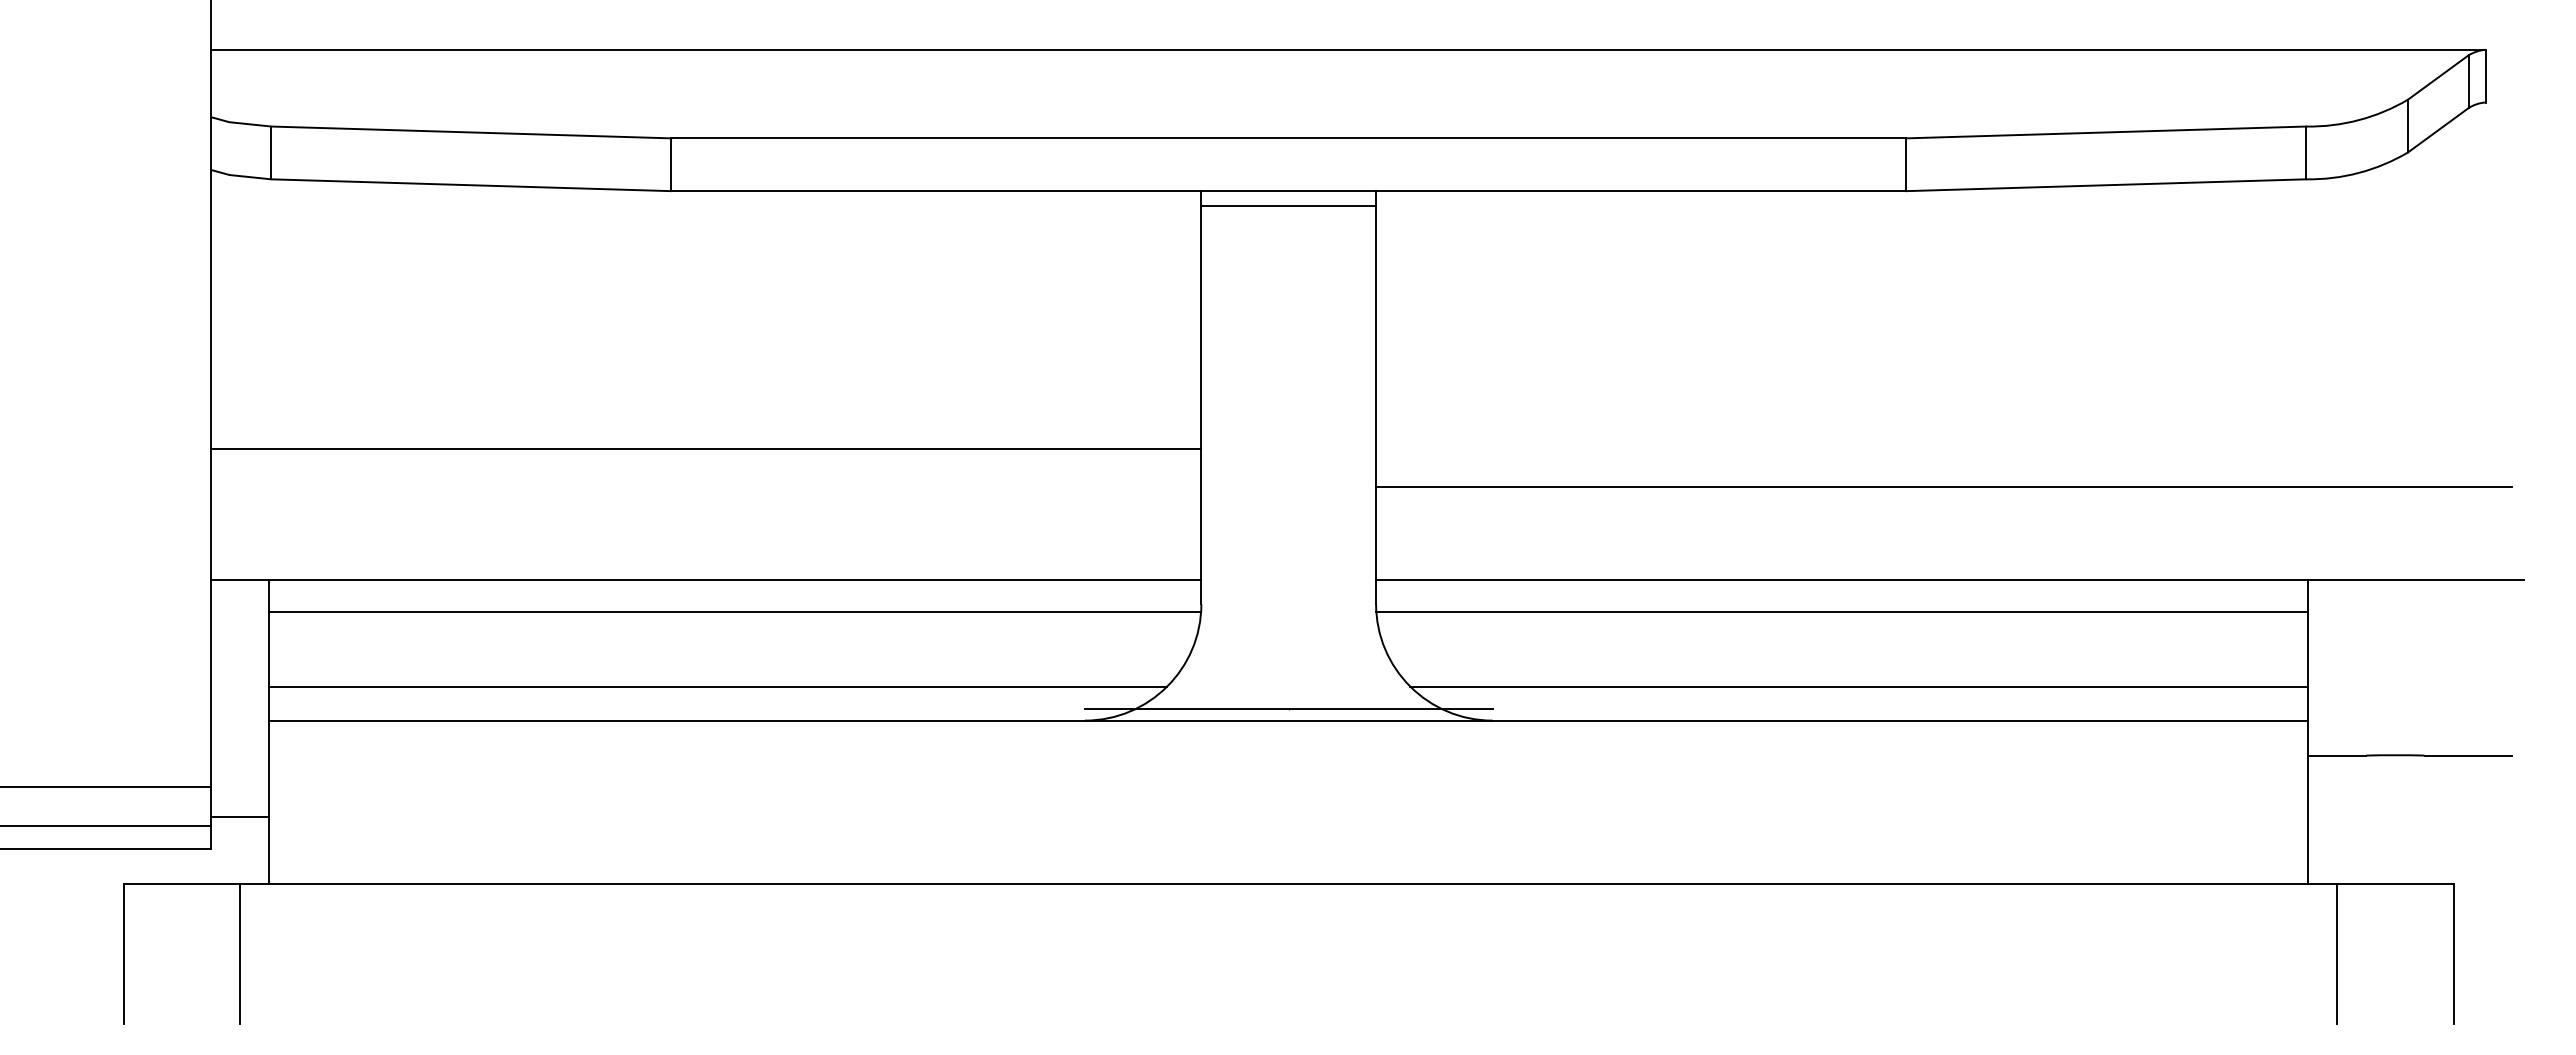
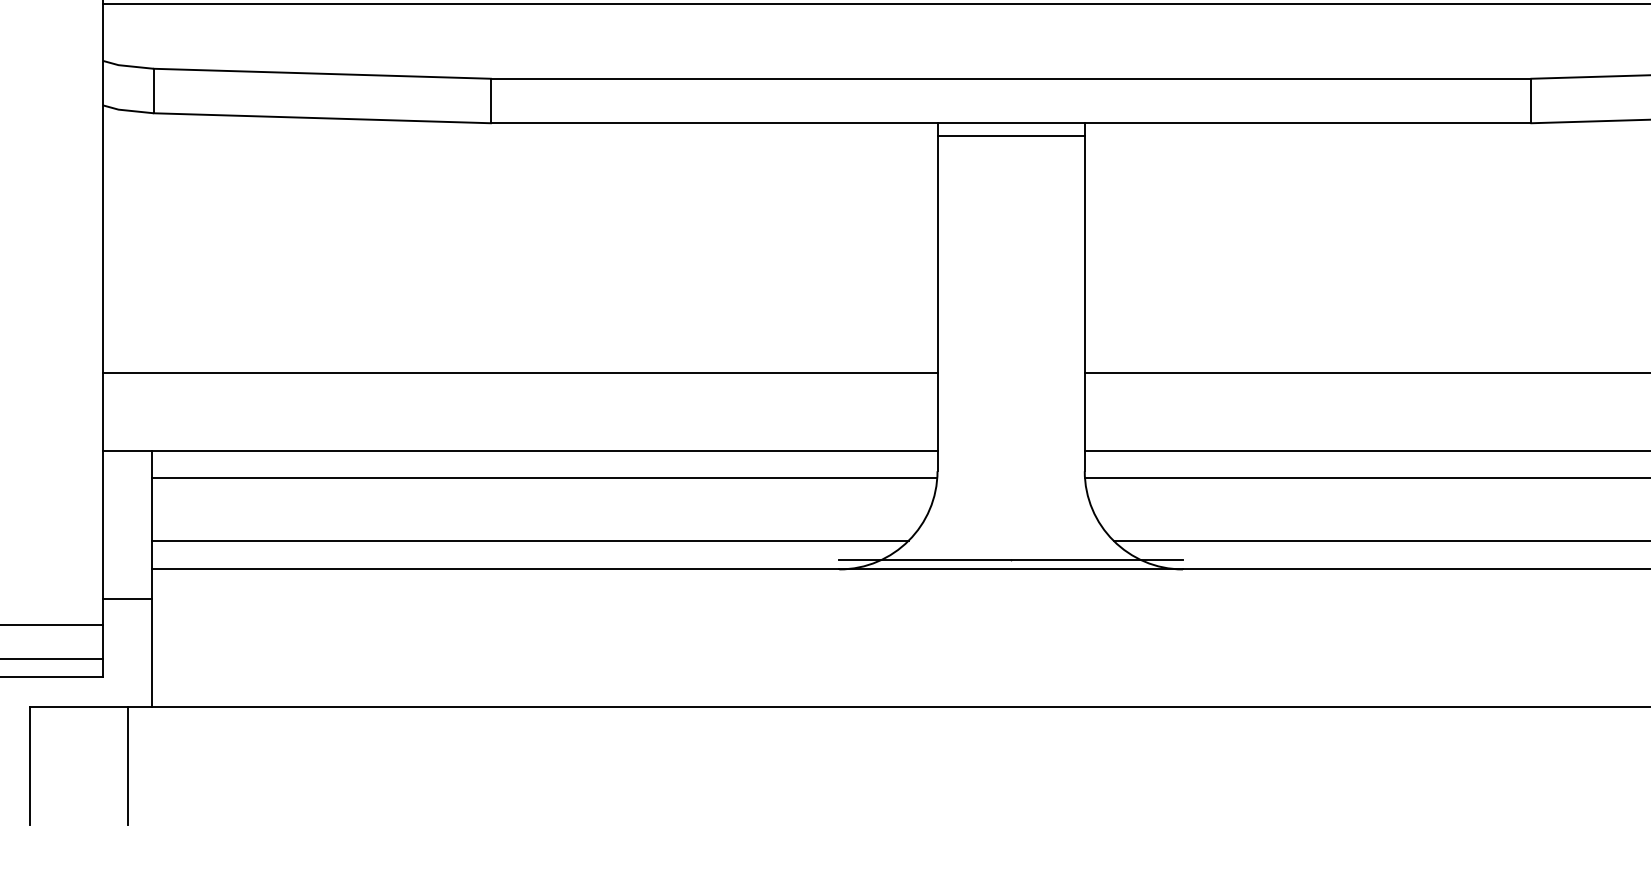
line: (706, 449) -> (520, 372), moved
line: (240, 816) -> (127, 598), moved

